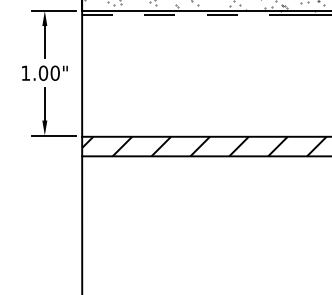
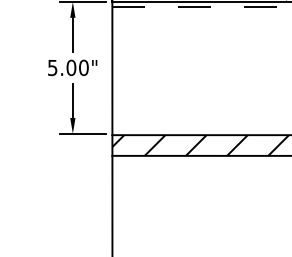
text: (25, 72) -> (52, 67), 1.00" -> 5.00"

